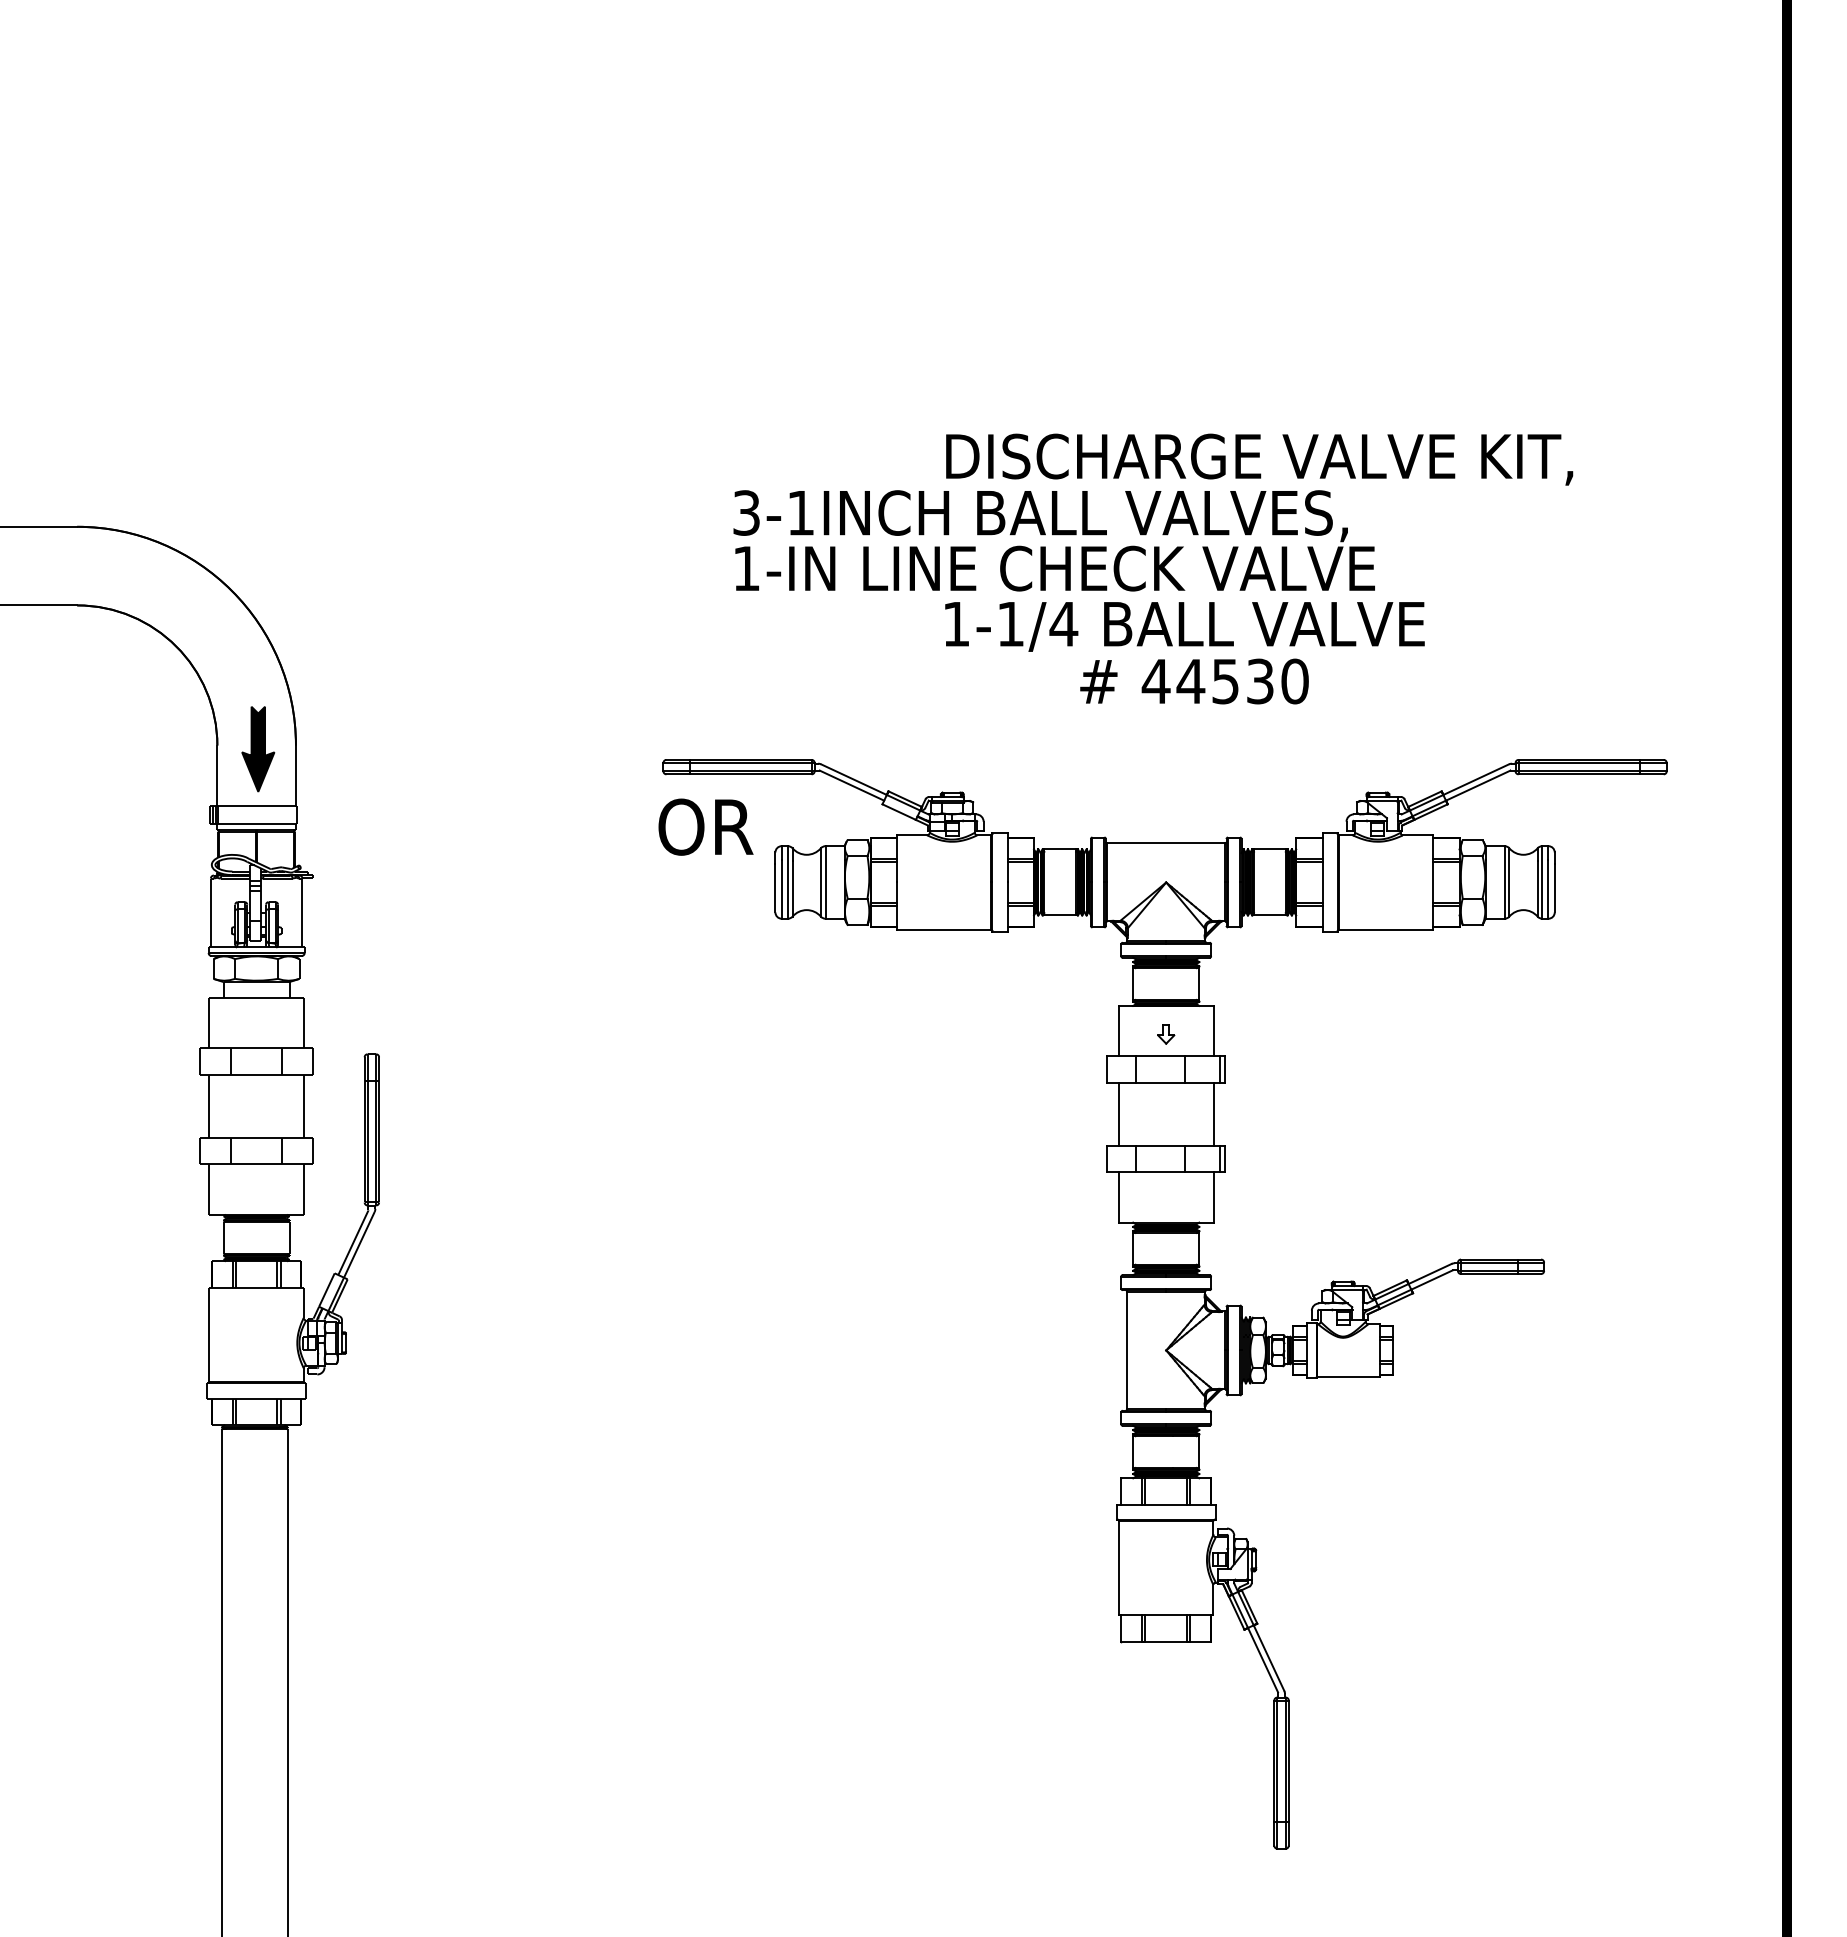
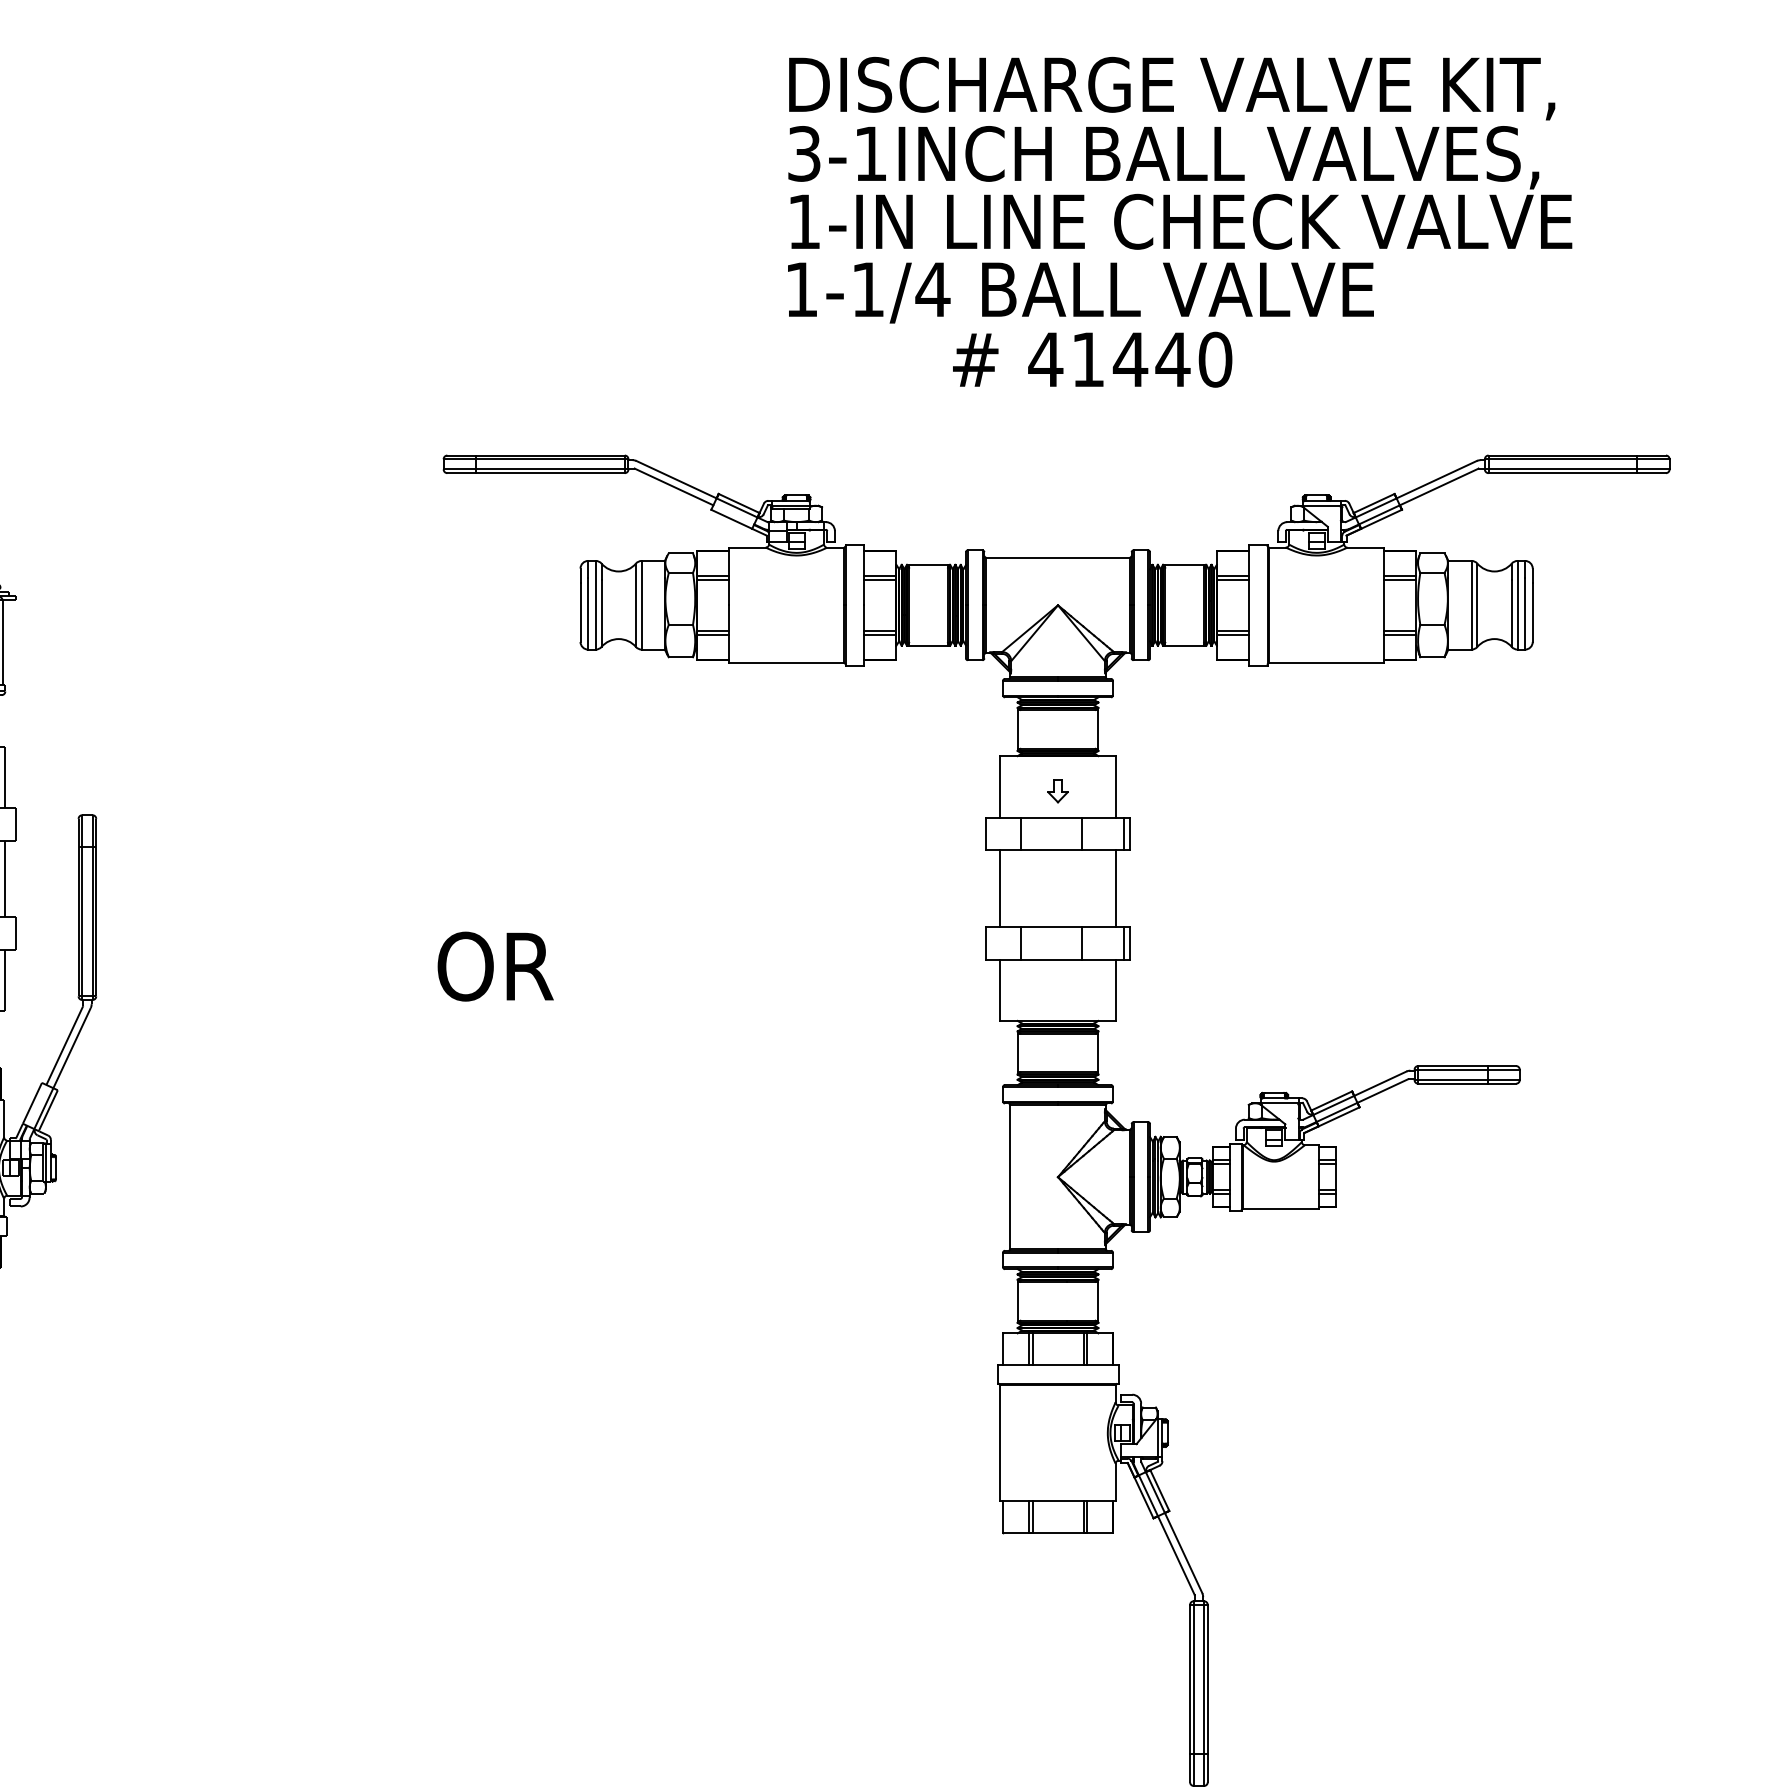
text: (1053, 540) -> (1179, 187), moved
text: (1225, 681) -> (1130, 359), 44530 -> 41440
text: (705, 826) -> (495, 965), moved

